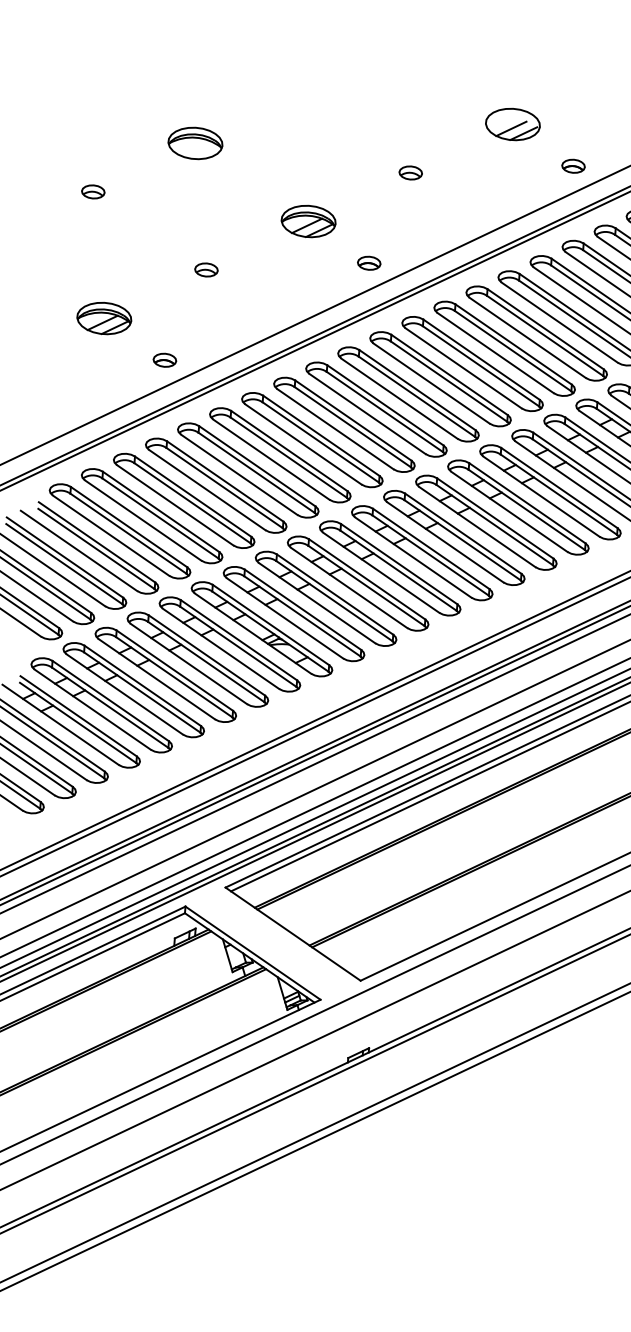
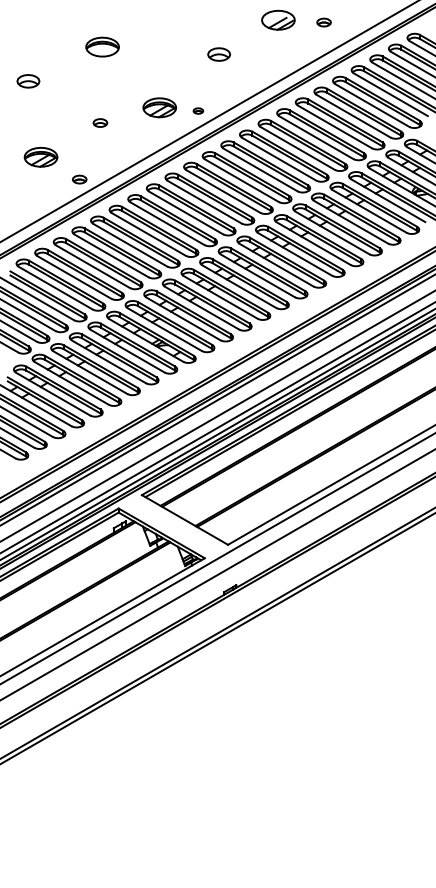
part: (195, 142) -> (102, 46), moved
part: (572, 166) -> (323, 22), moved
part: (409, 172) -> (218, 54), size x1.6
part: (92, 191) -> (27, 81), size x1.6
part: (308, 220) -> (159, 107), moved
part: (369, 262) -> (198, 110), size x0.7

